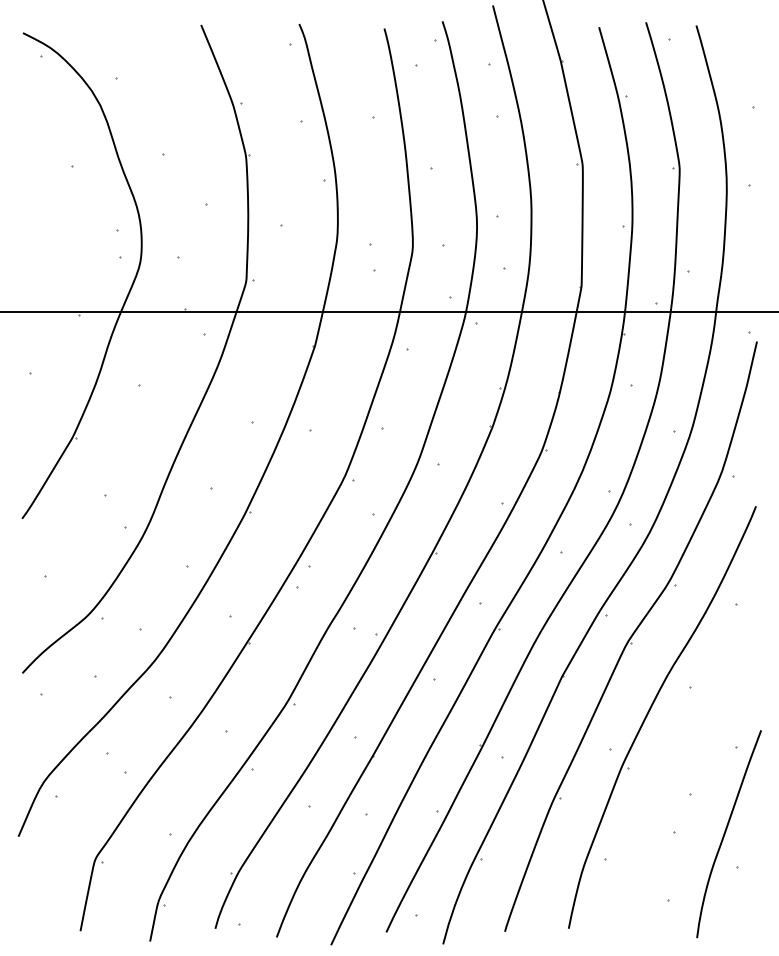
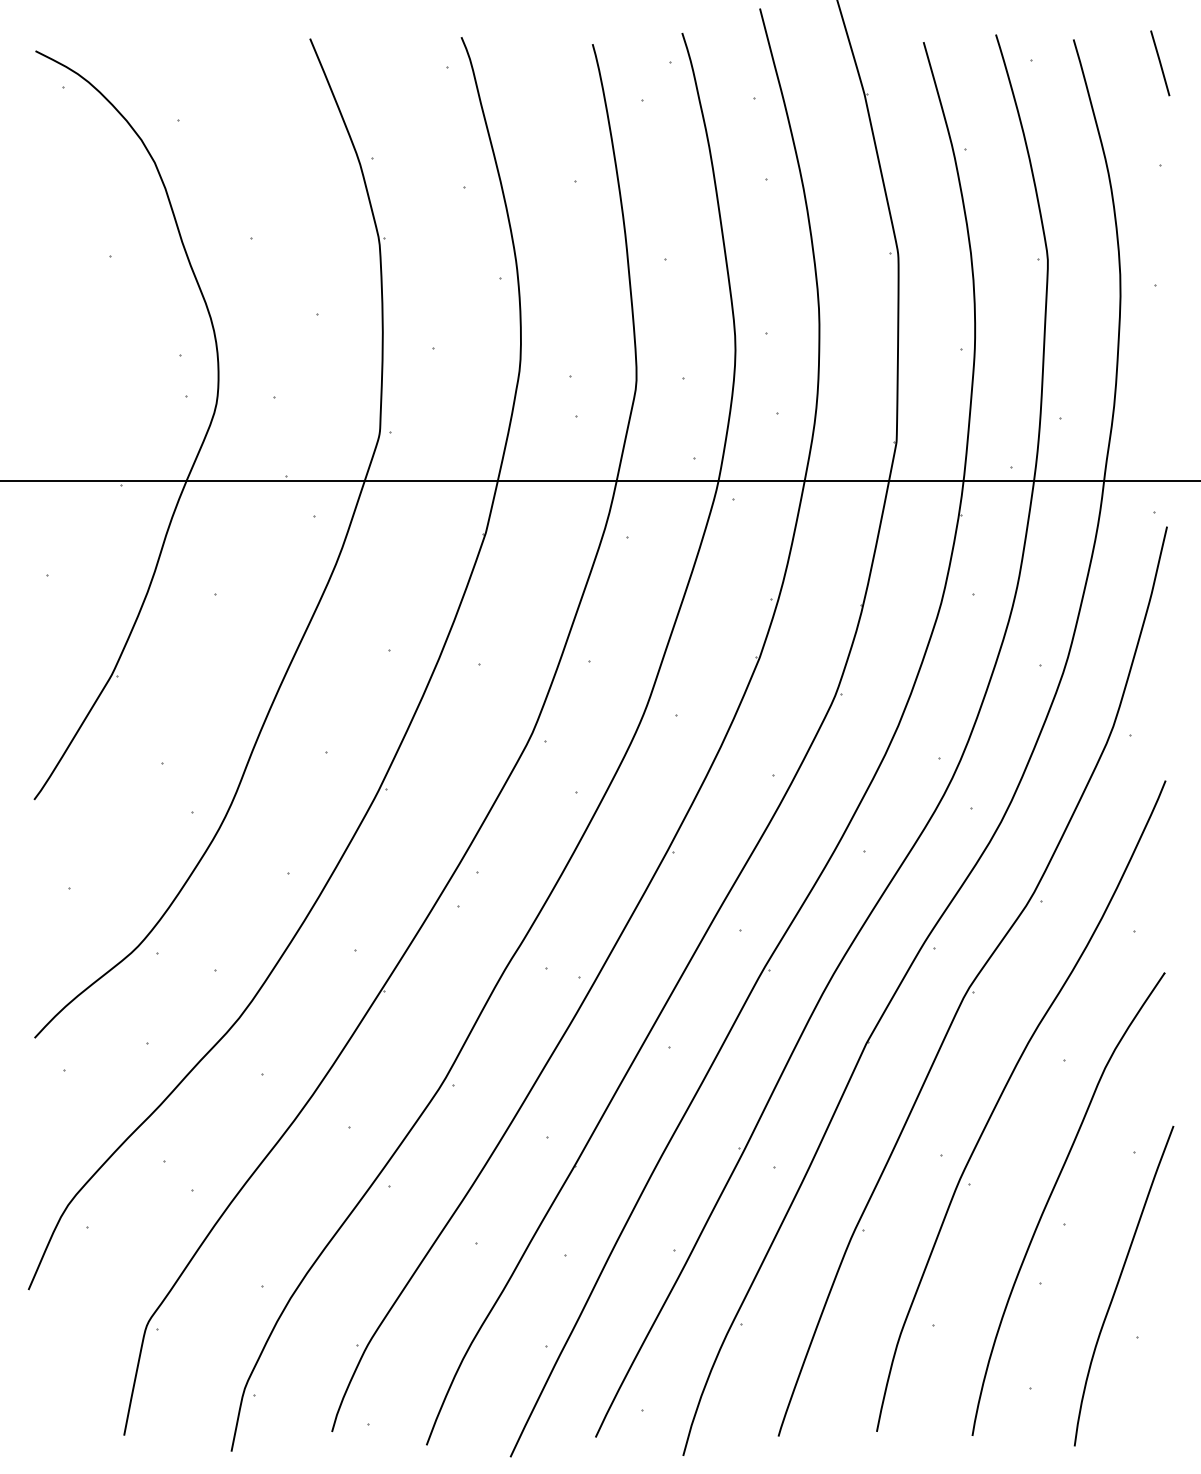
line: (752, 40) -> (1160, 62), added
part: (682, 775) -> (1052, 1195), added

